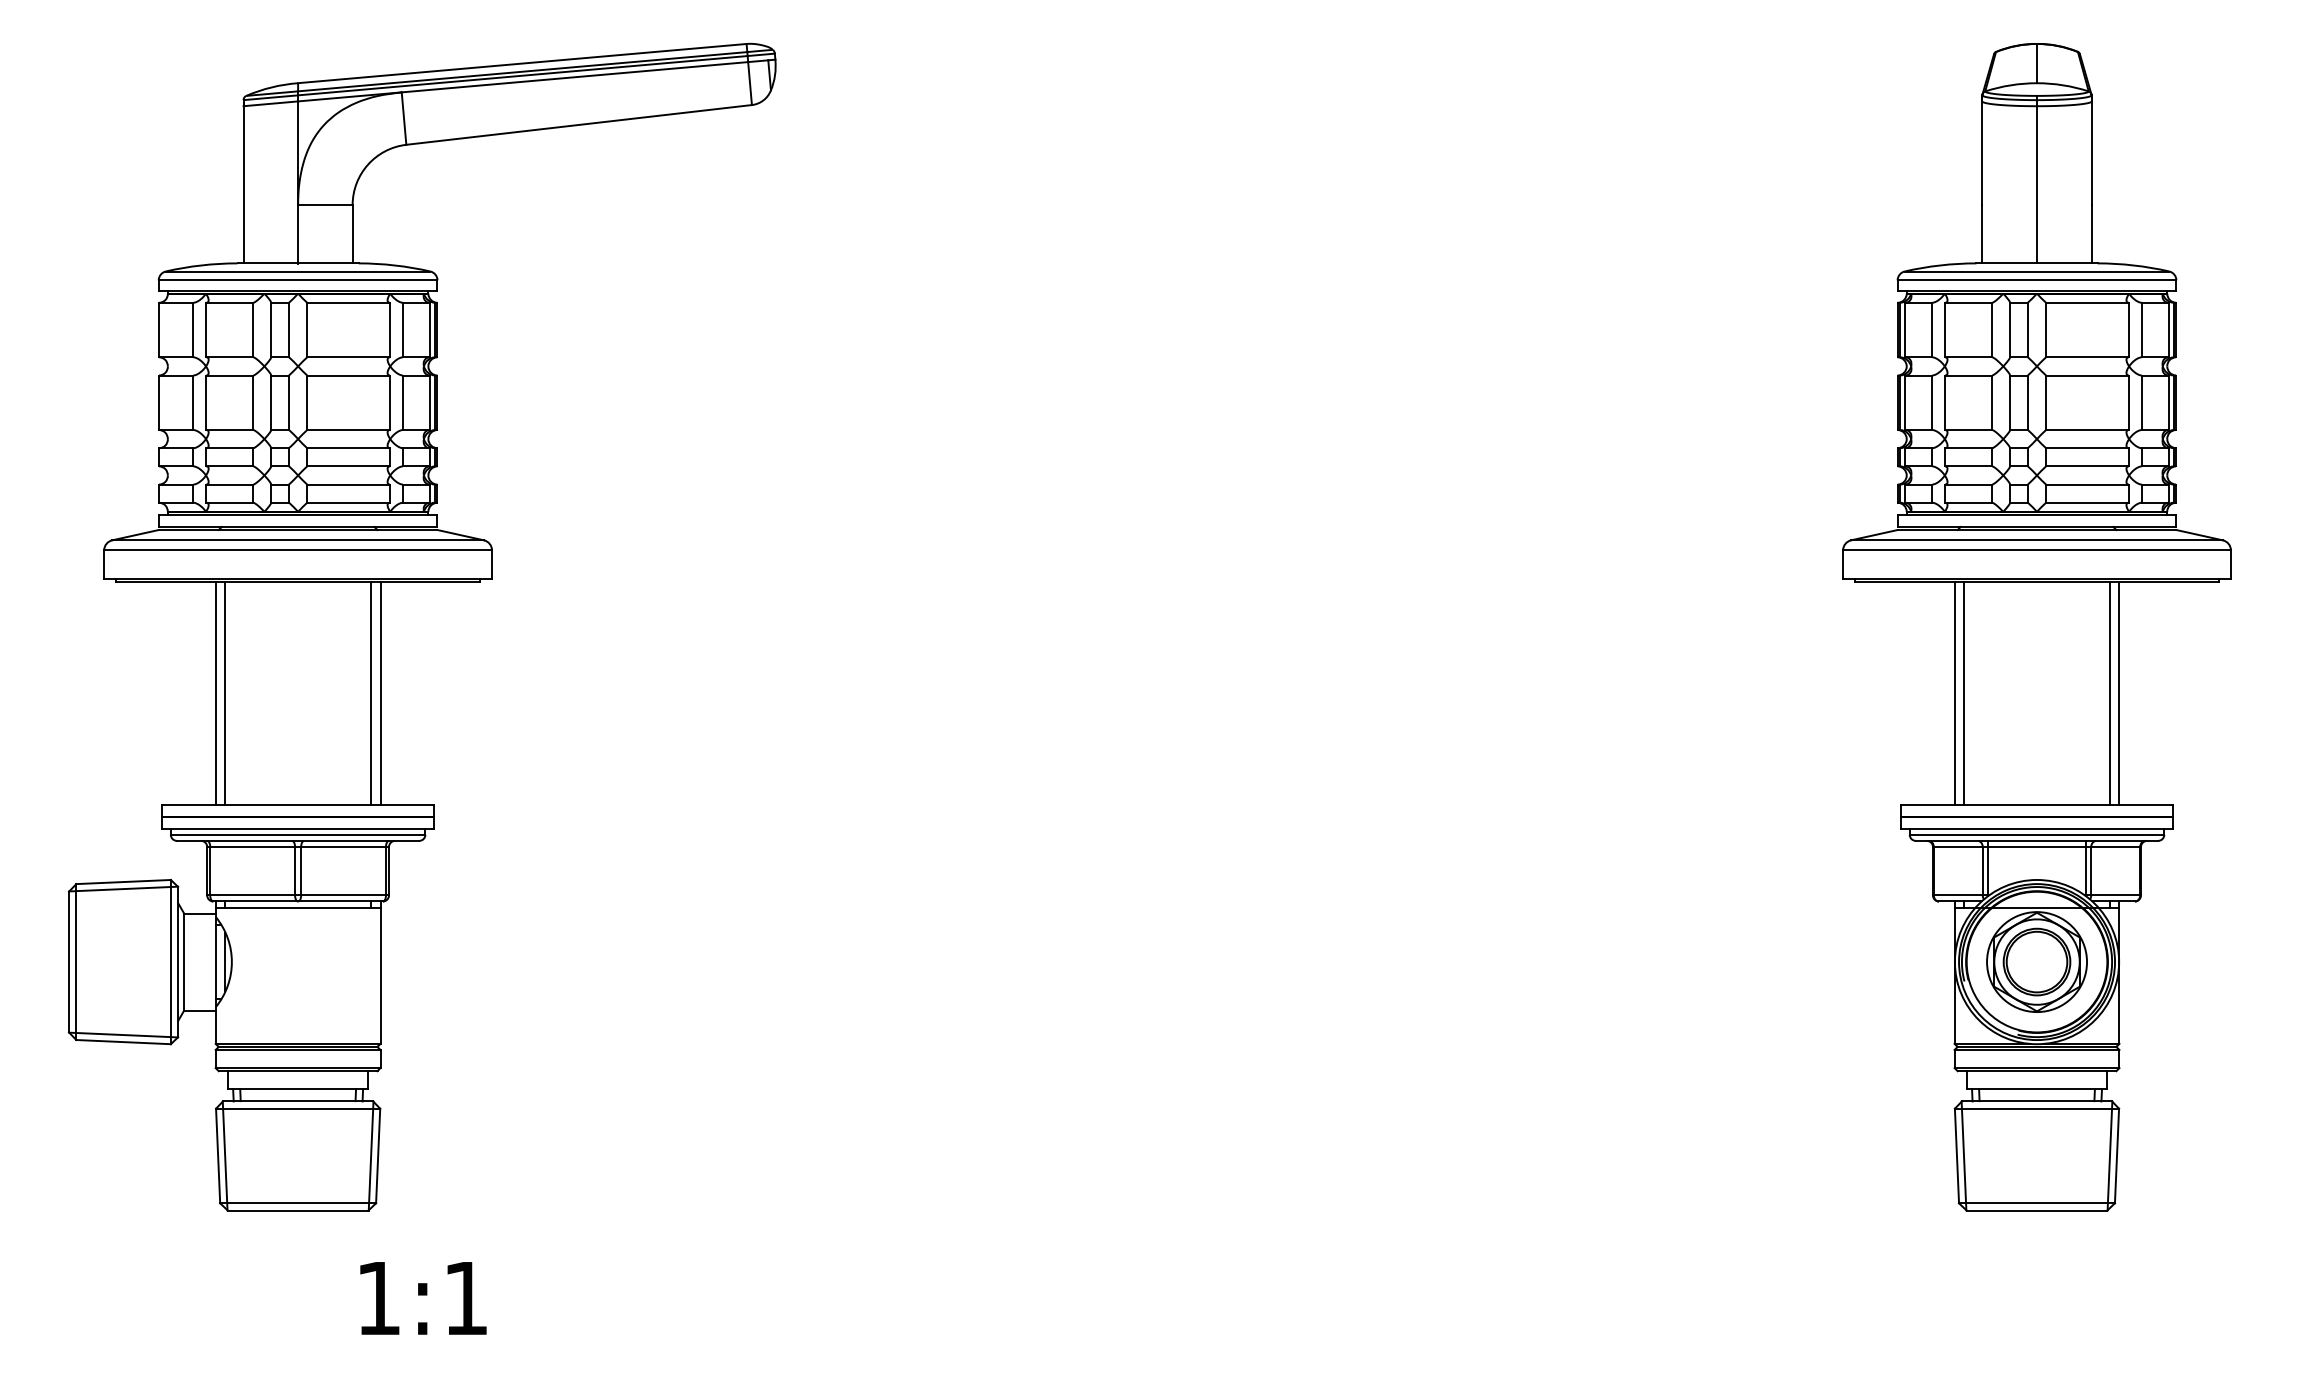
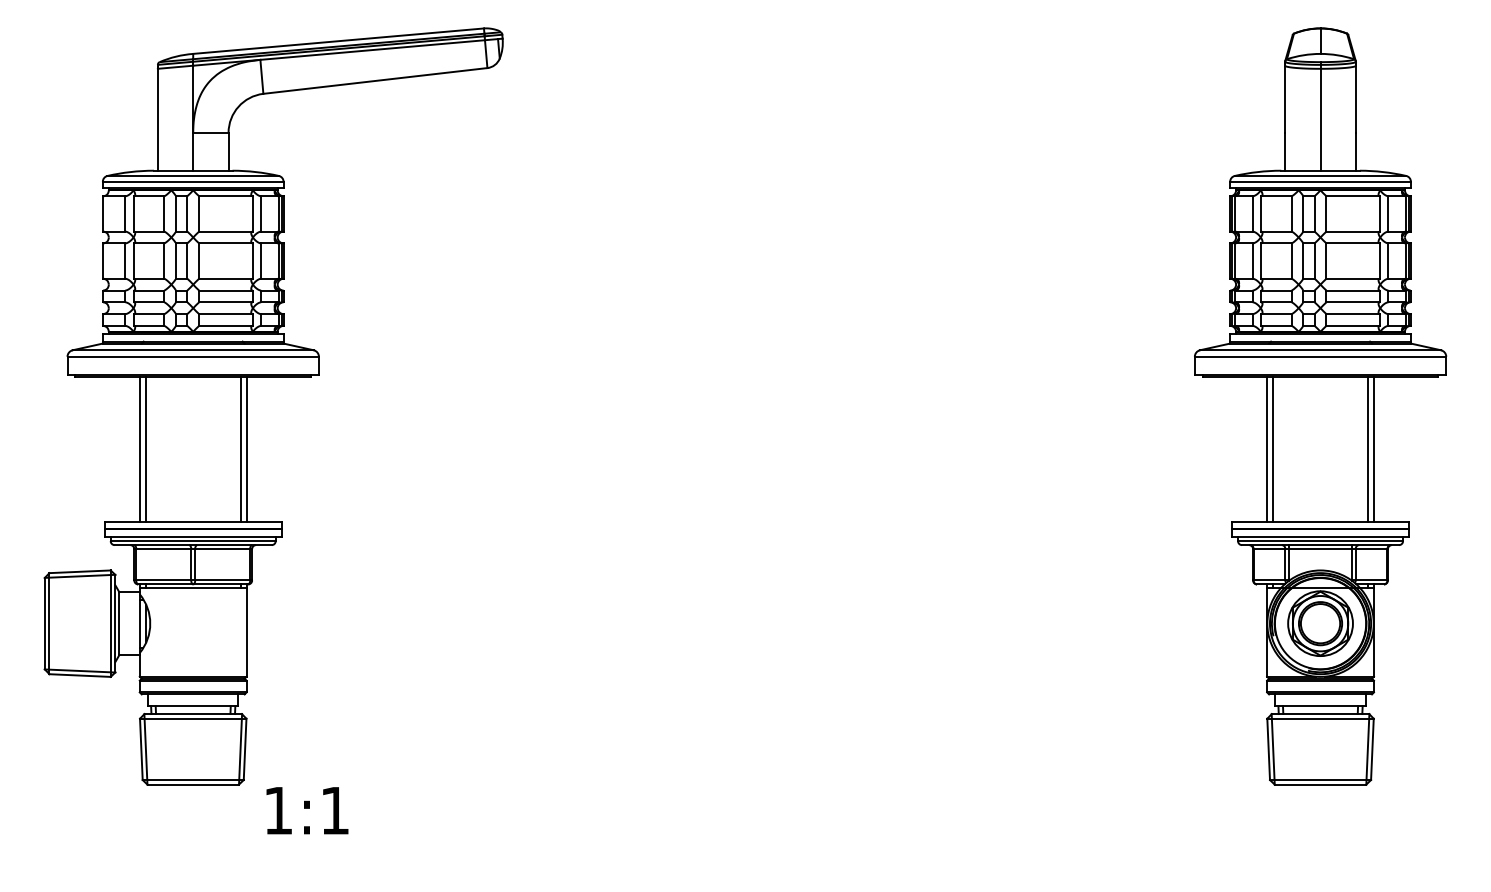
text: (423, 1298) -> (307, 810), moved

